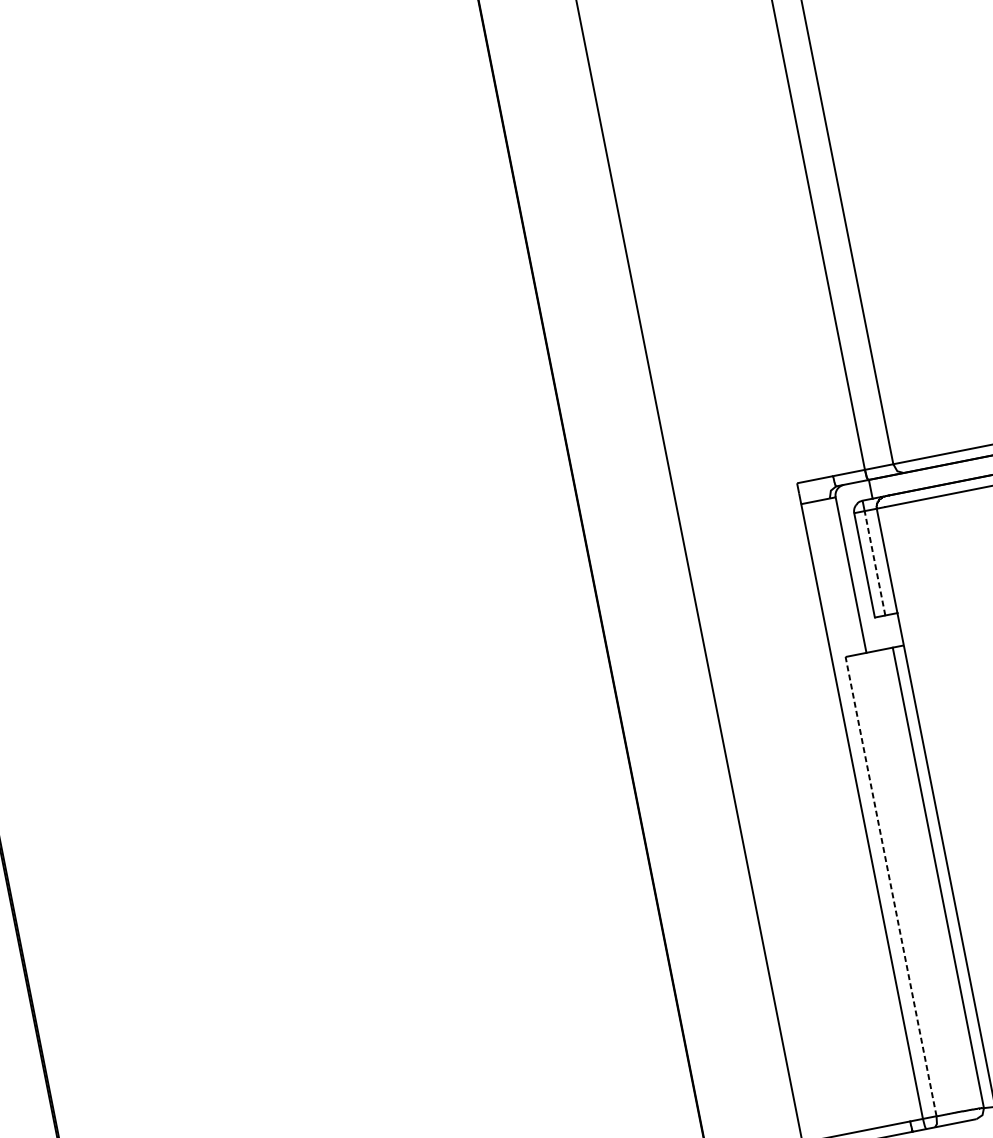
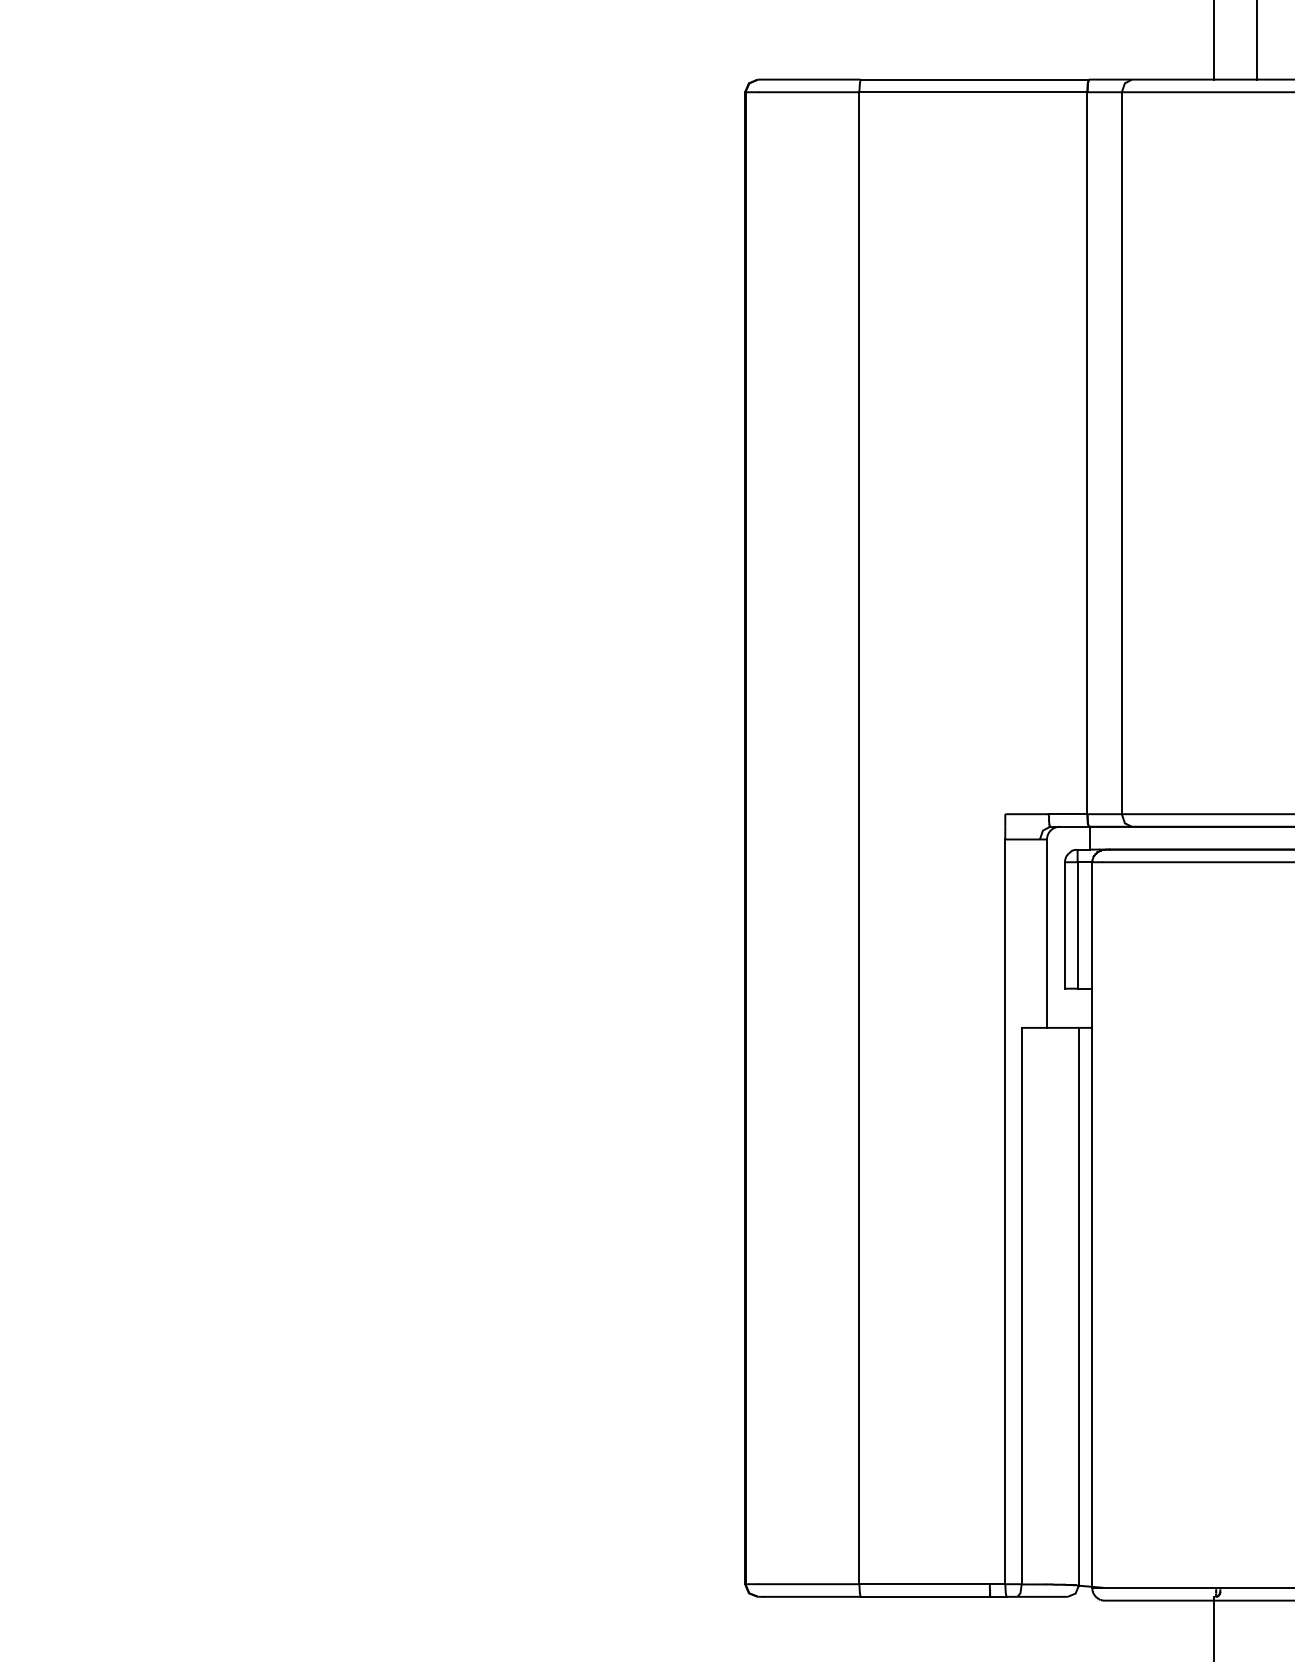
line: (874, 562) -> (1077, 924), dashed -> solid
line: (890, 886) -> (1021, 1305), dashed -> solid

